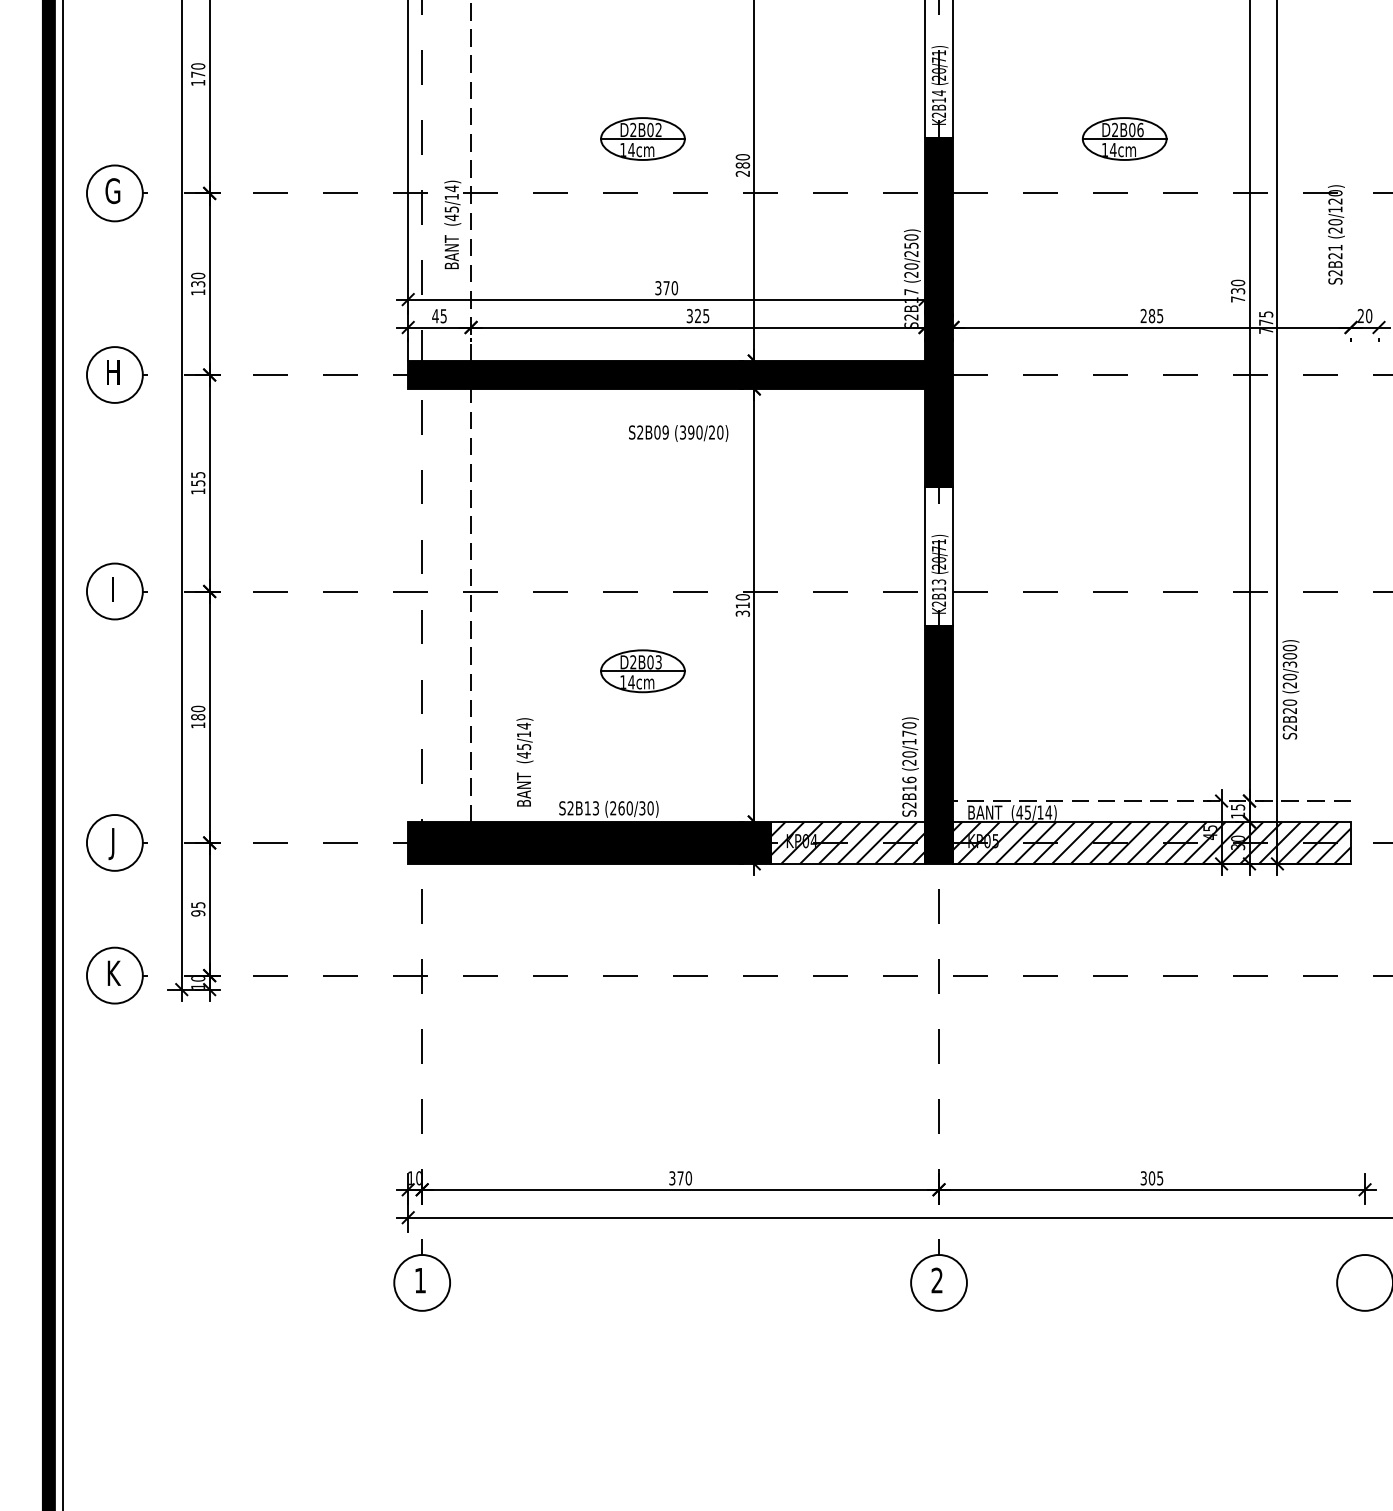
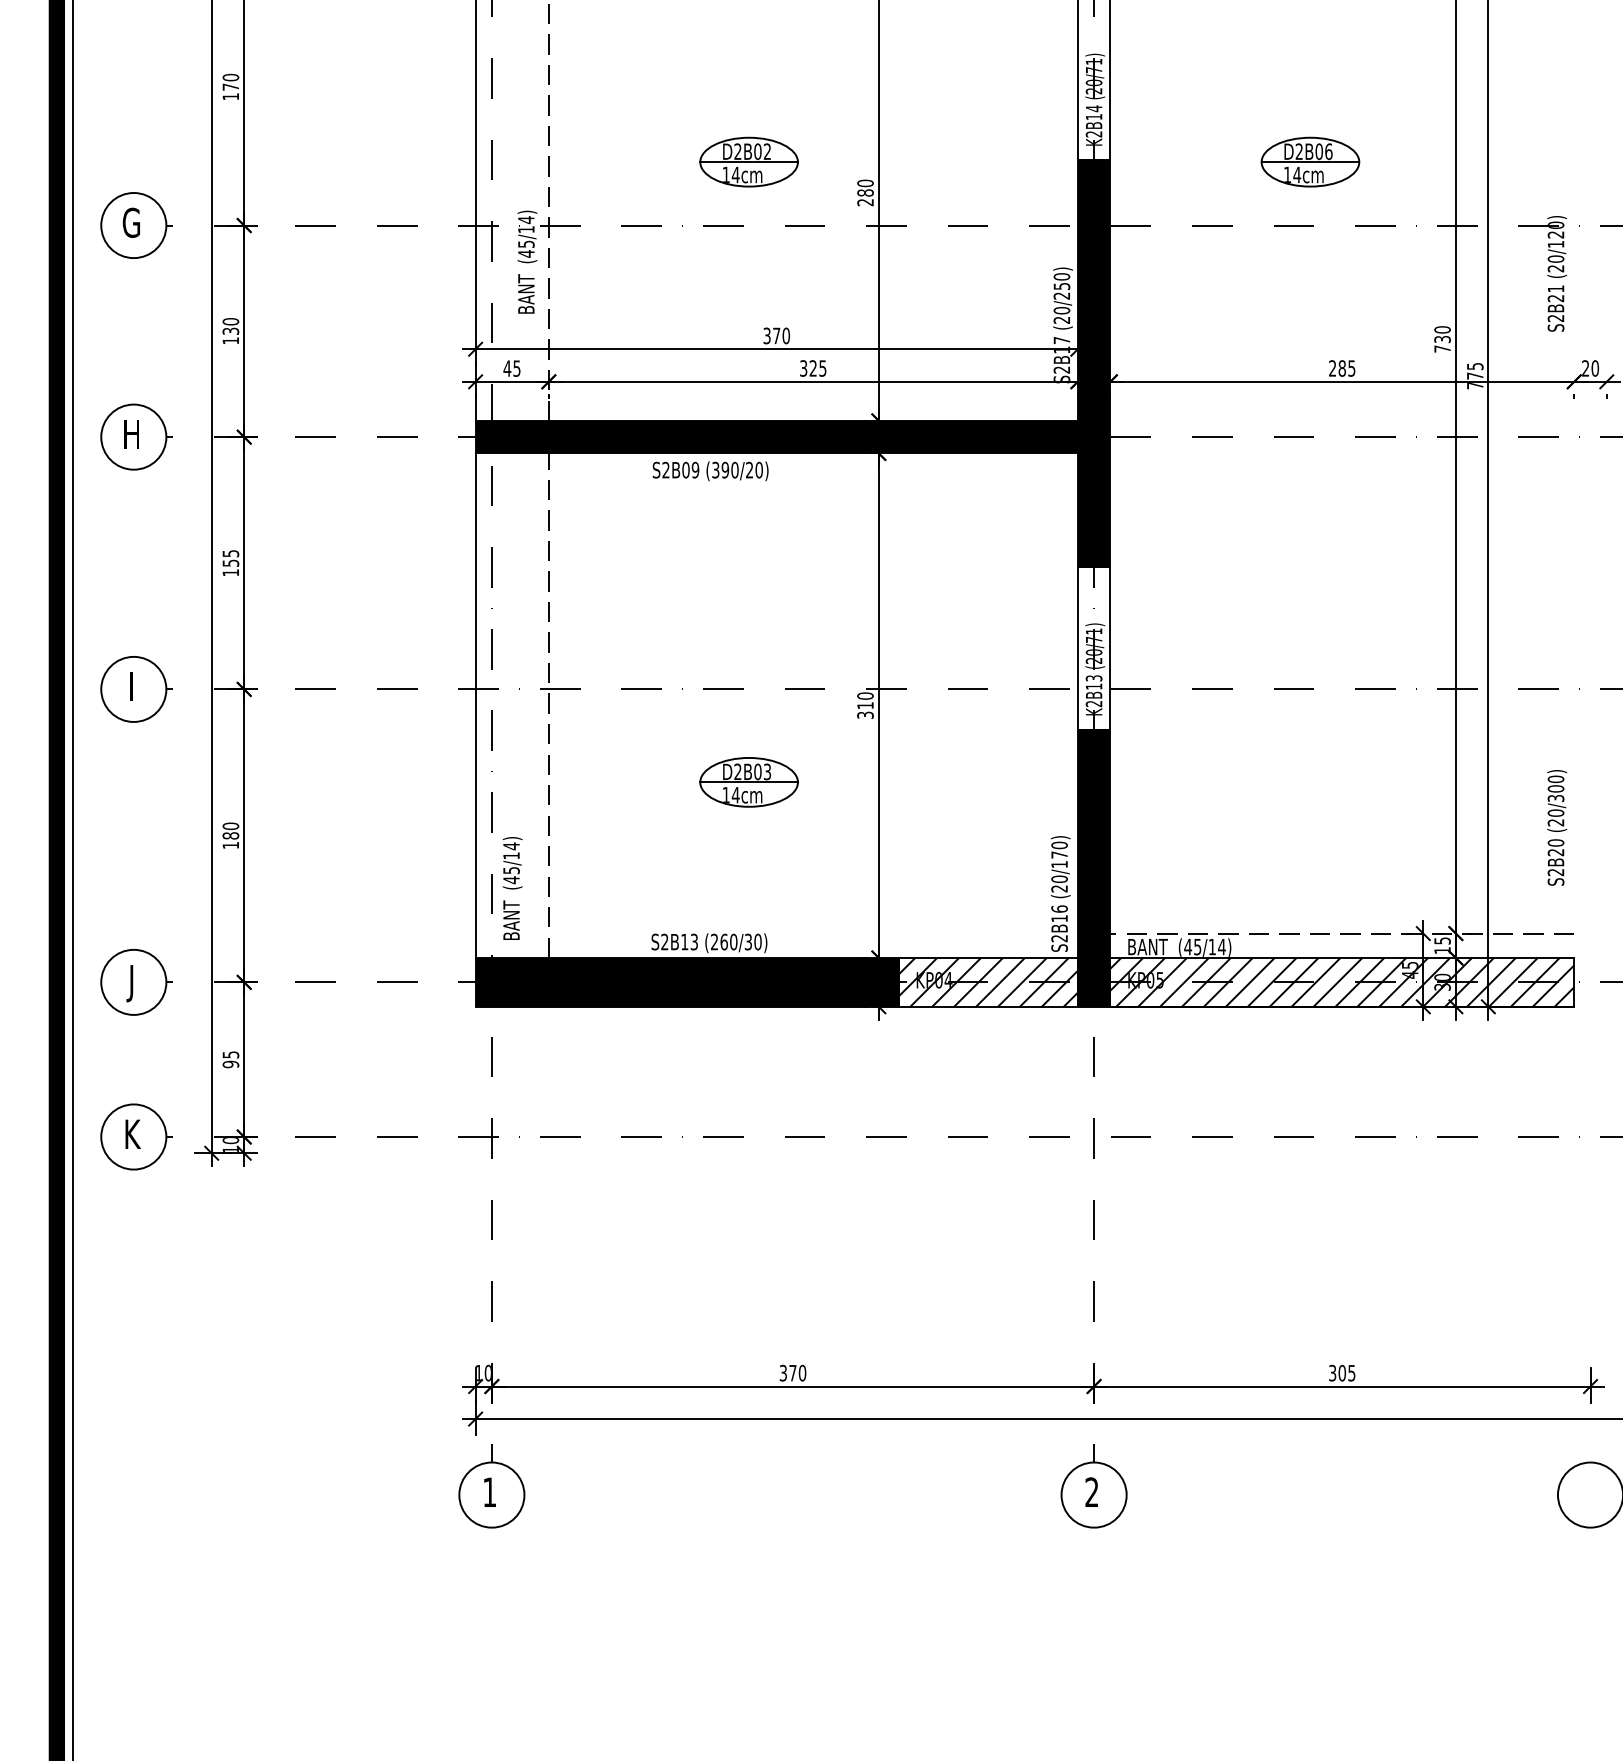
text: (678, 433) -> (710, 471), moved
line: (408, 605) -> (475, 705), added
text: (1291, 689) -> (1557, 827), moved
text: (524, 762) -> (512, 888), moved

